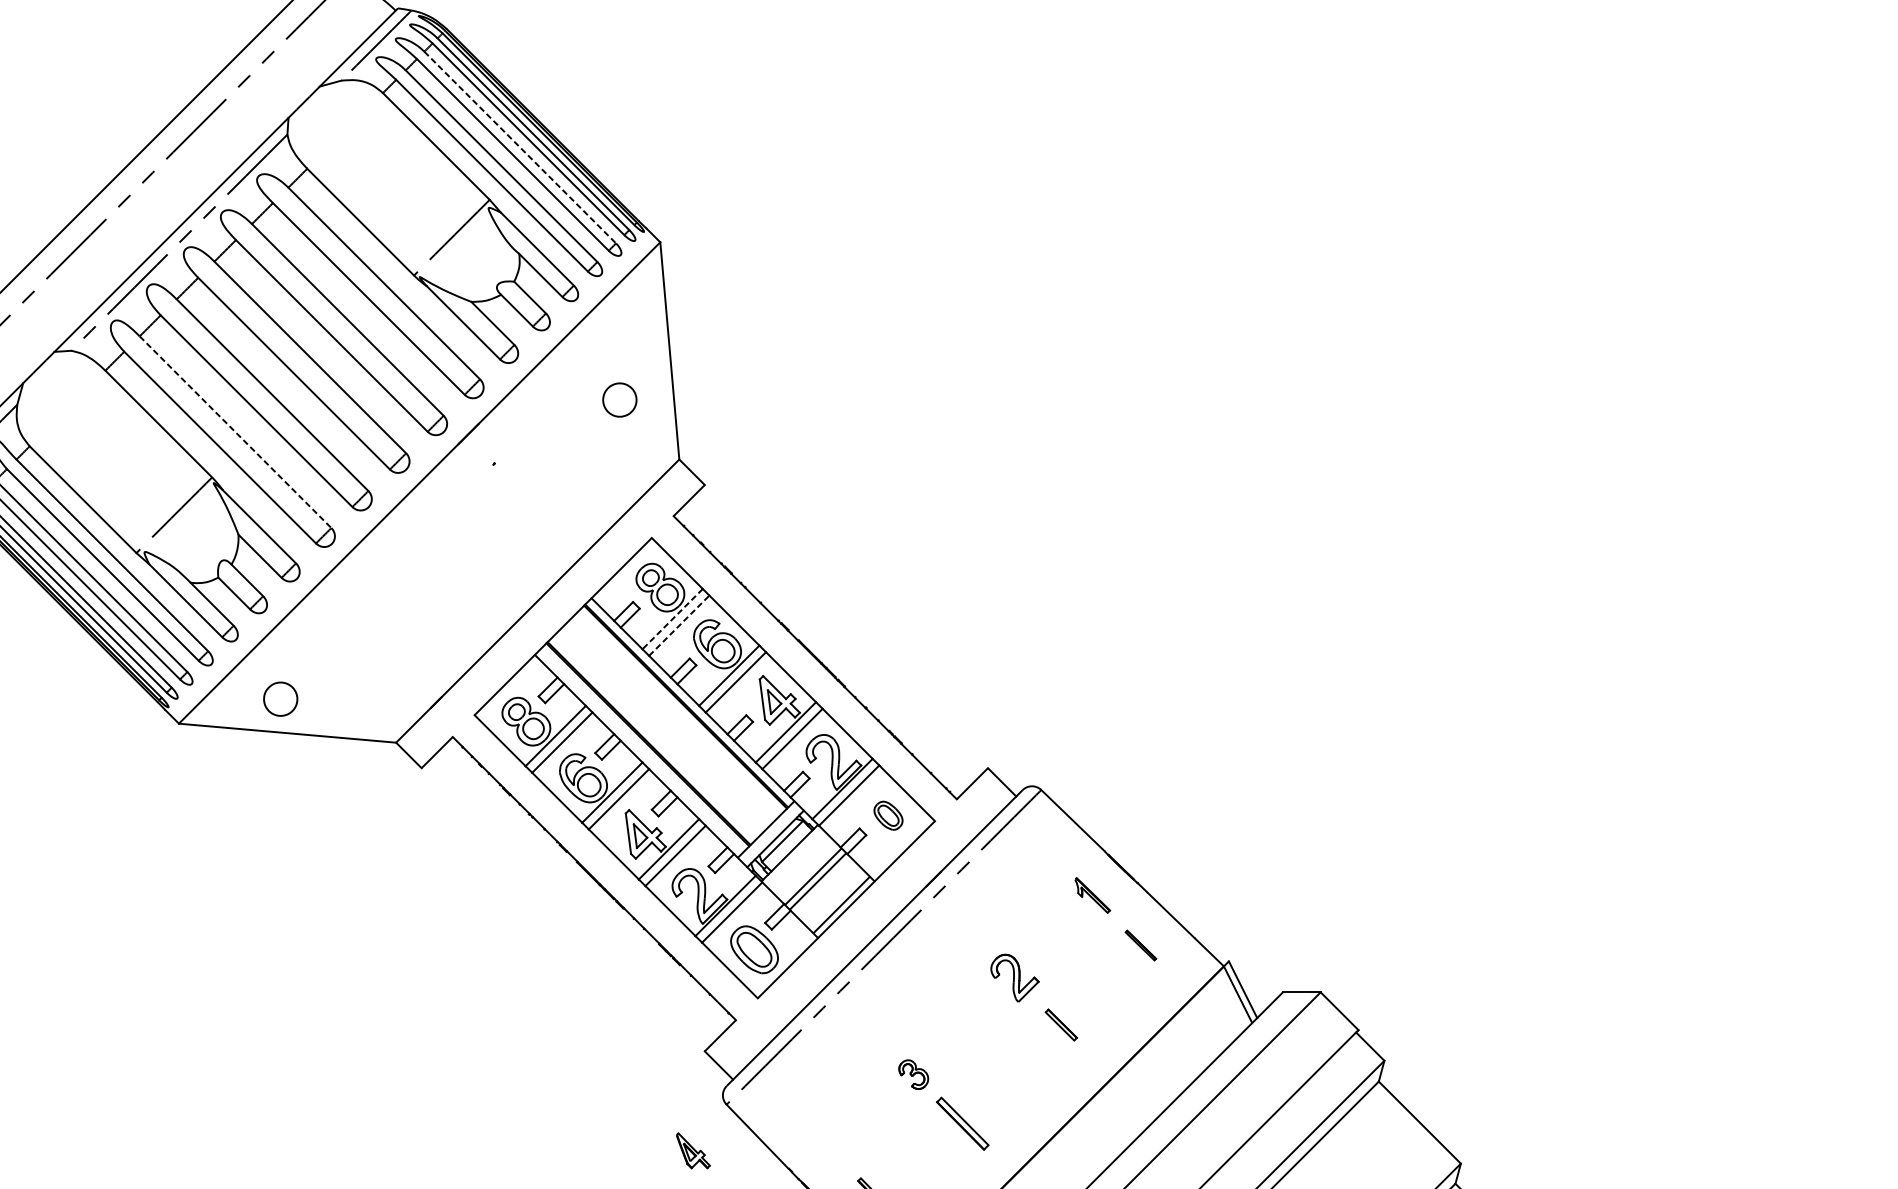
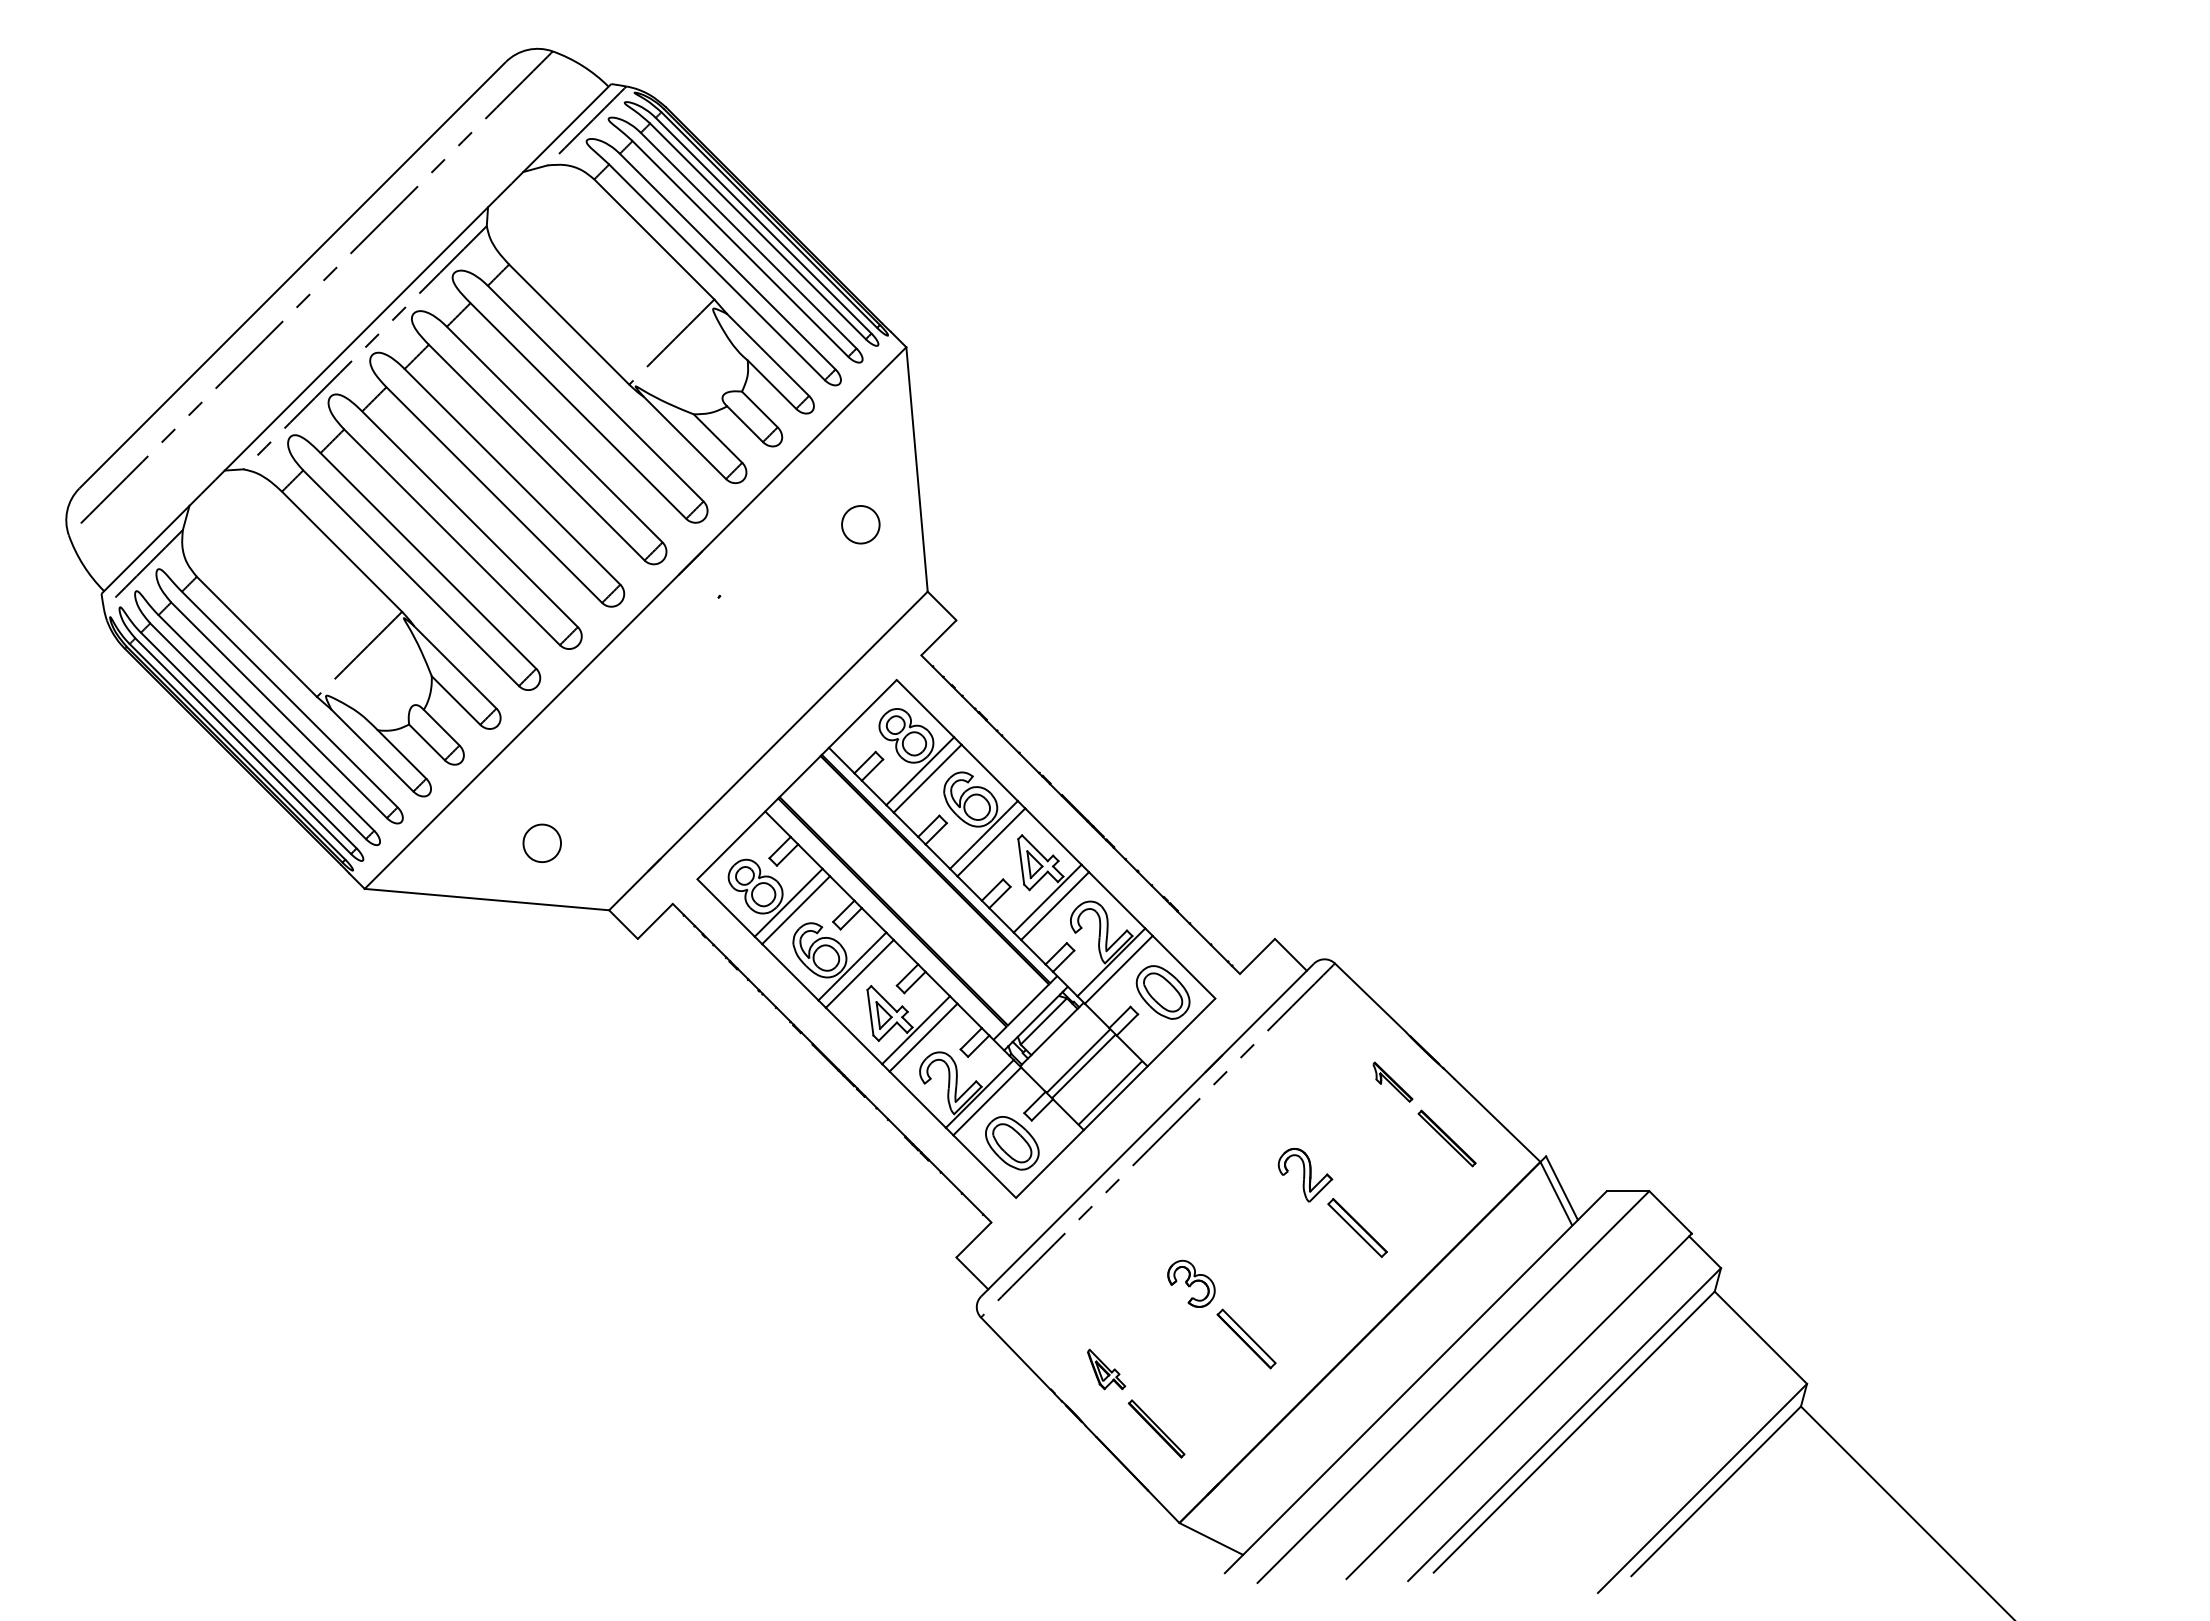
line: (520, 147) -> (748, 240), dashed -> solid
line: (235, 431) -> (428, 560), dashed -> solid
line: (672, 619) -> (920, 771), dashed -> solid
line: (679, 625) -> (927, 778), dashed -> solid
part: (280, 698) -> (541, 842), moved
part: (887, 815) -> (1162, 992), size x1.67
part: (1140, 945) -> (1446, 1138), size x1.67
part: (1061, 1024) -> (1357, 1227), size x1.67
part: (913, 1074) -> (1191, 1283), size x1.43
part: (693, 1150) -> (1106, 1369), moved

